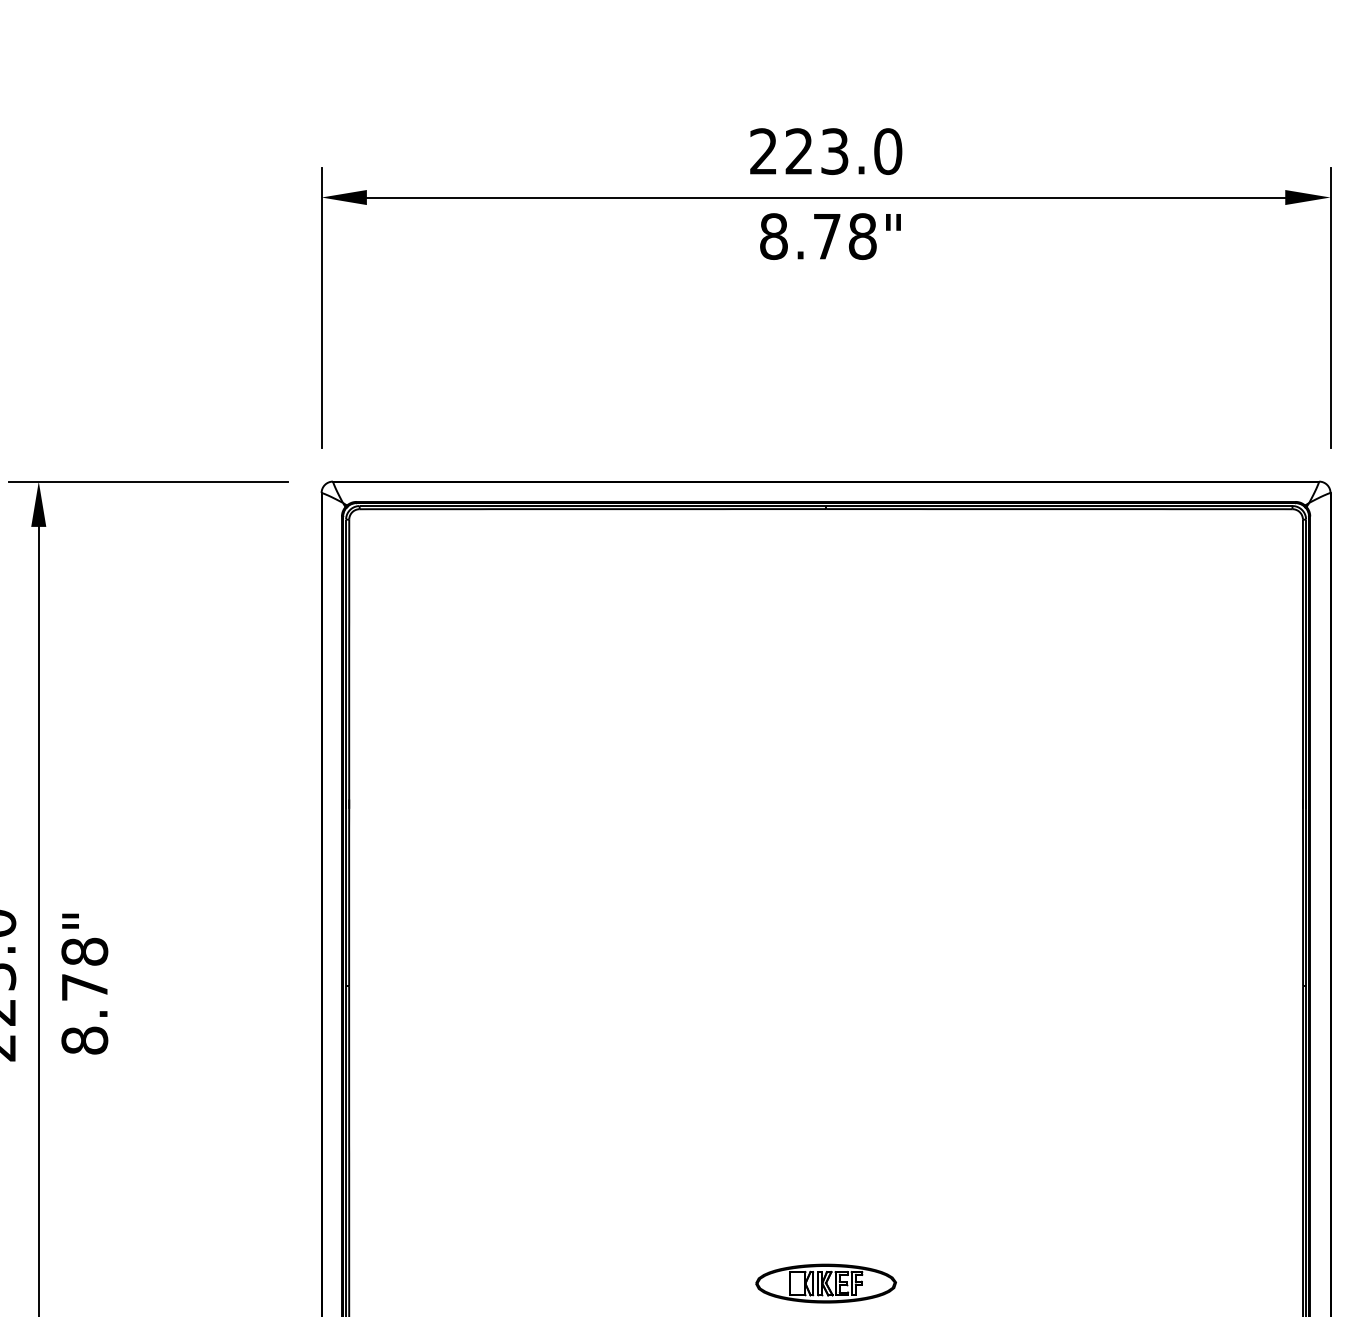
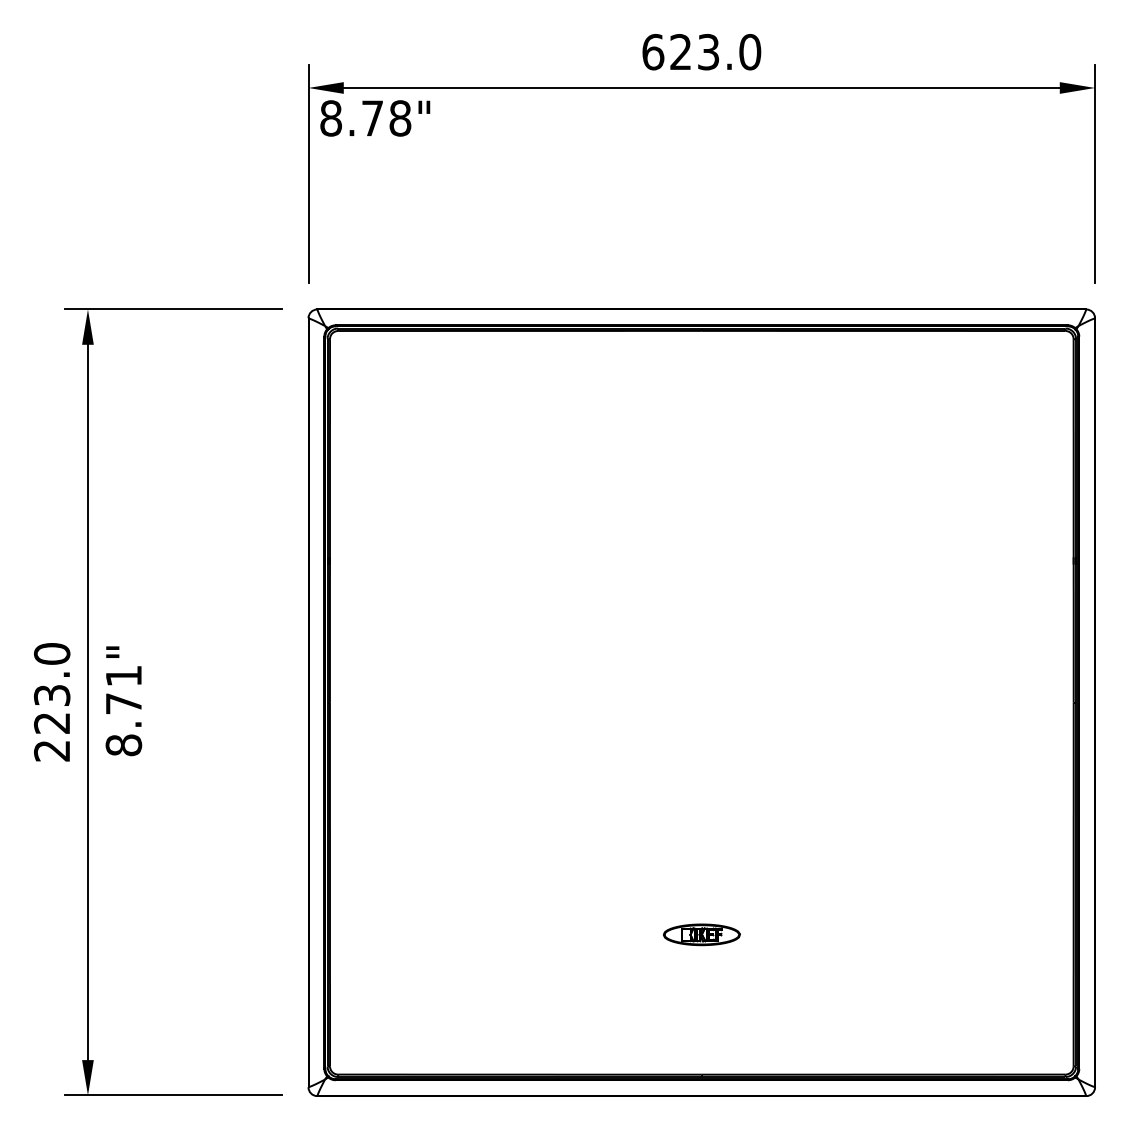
text: (764, 152) -> (653, 52), 223.0 -> 623.0
text: (830, 236) -> (375, 118), moved
text: (84, 951) -> (123, 675), 8.78" -> 8.71"
part: (825, 1283) -> (701, 934), size x0.7

